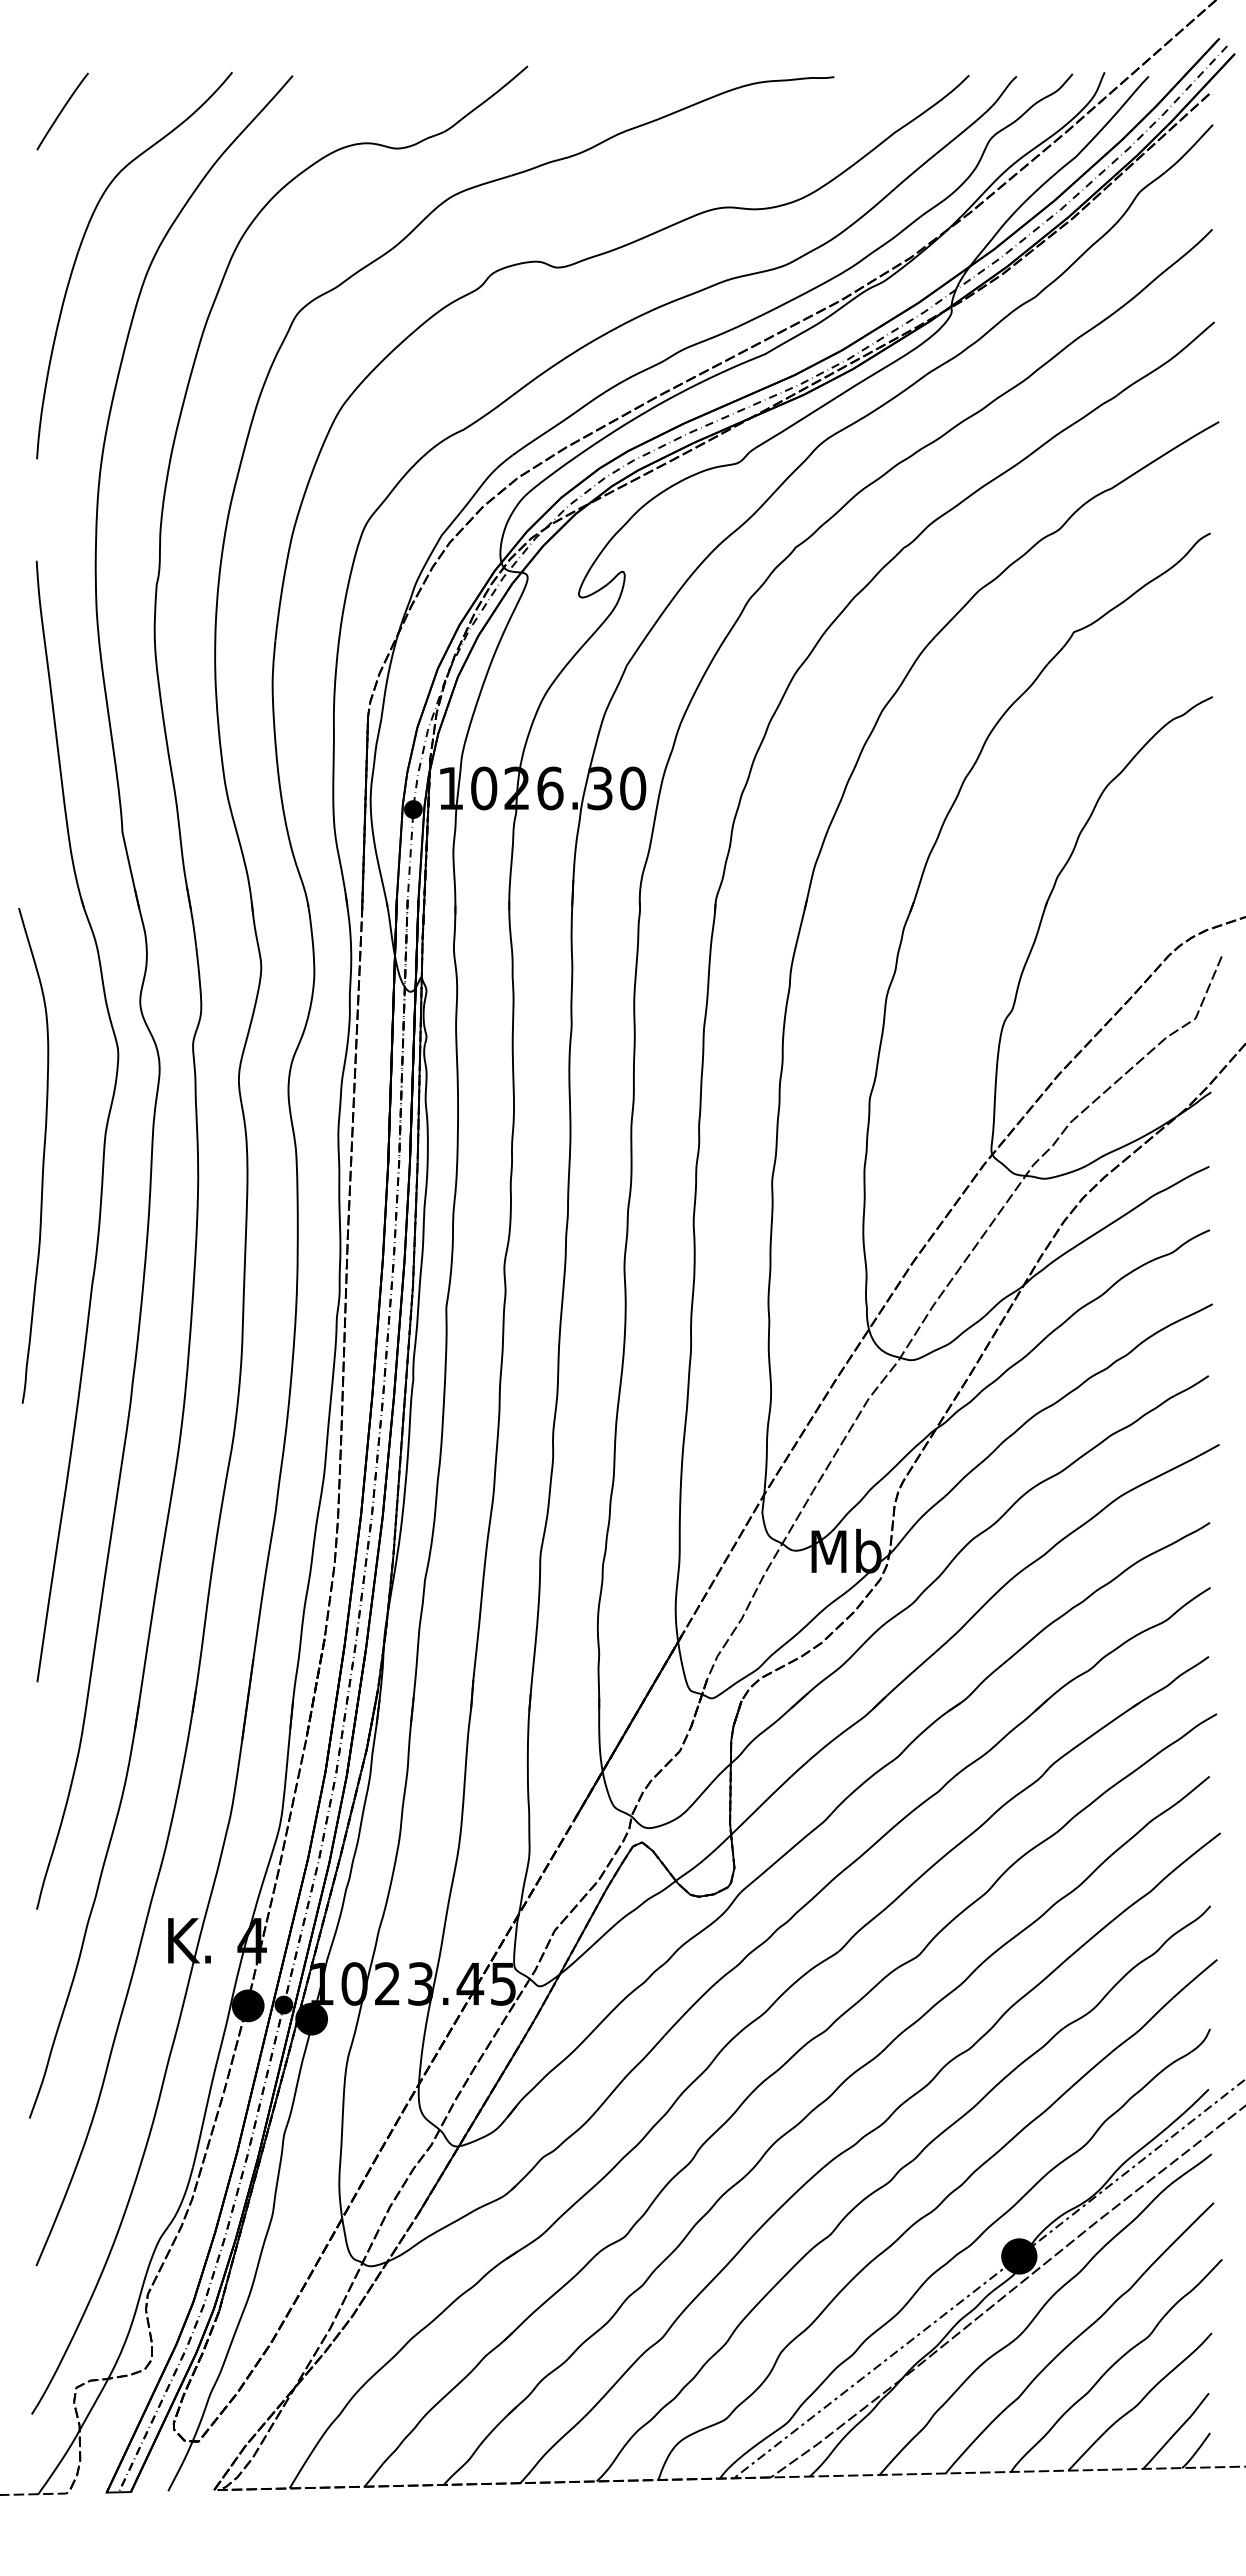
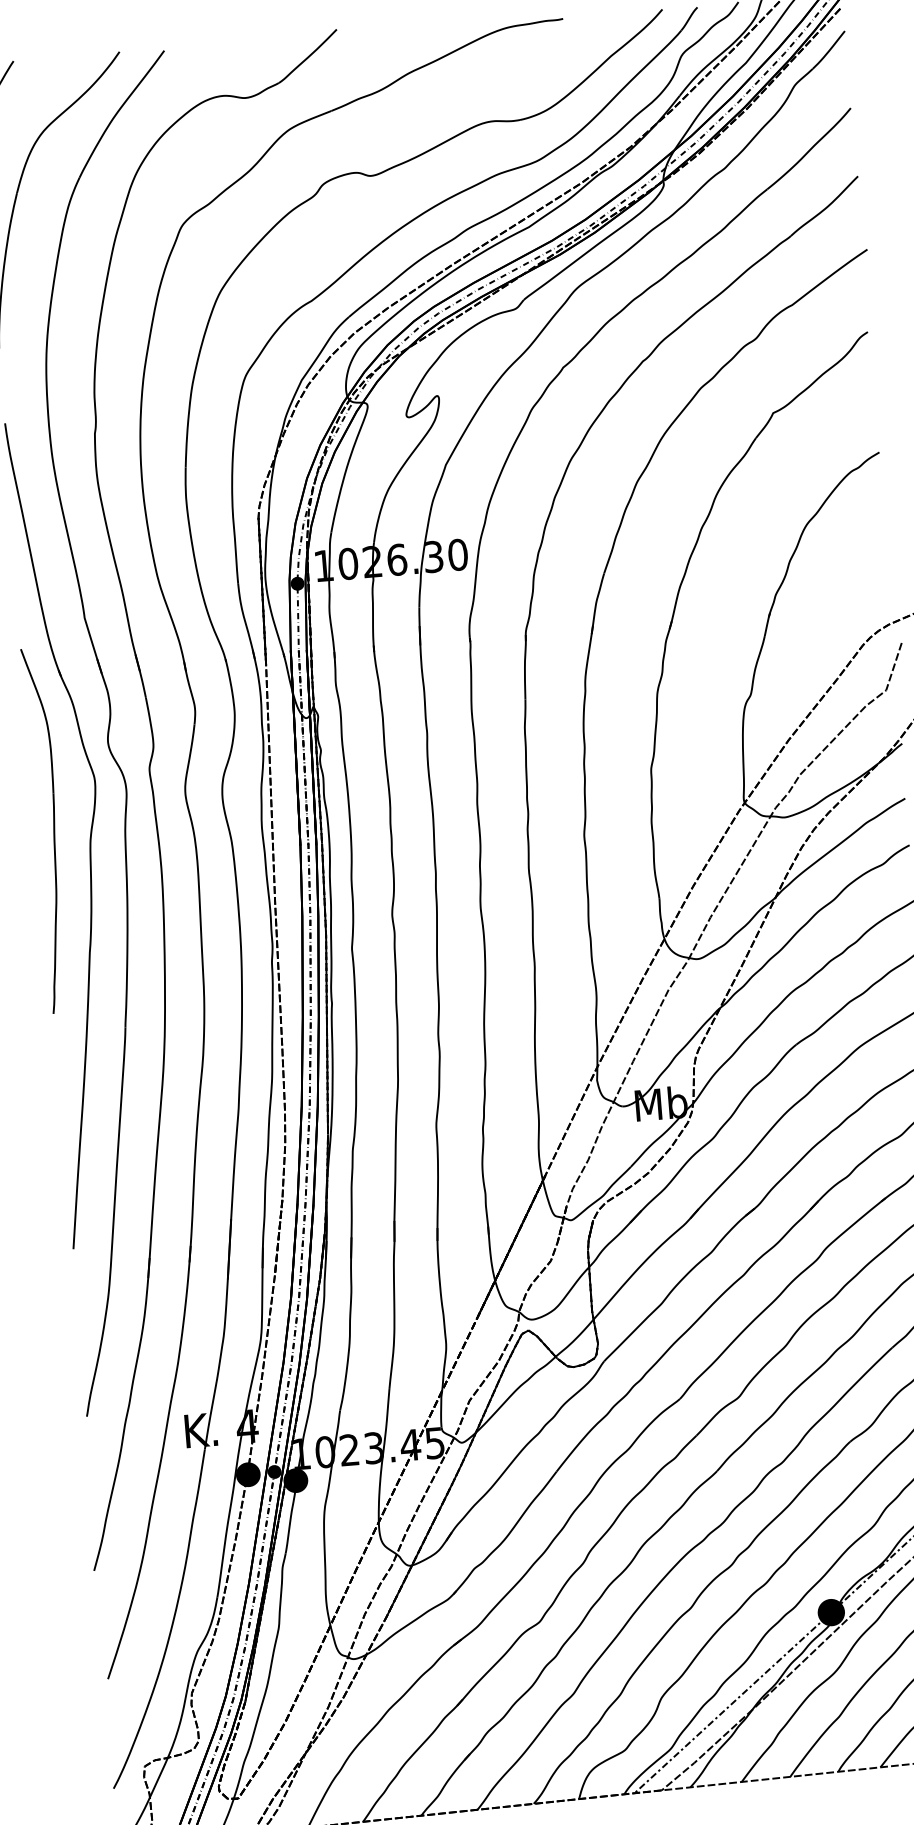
part: (42, 1157) -> (53, 831), moved

